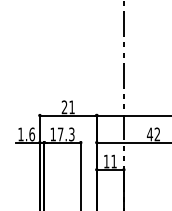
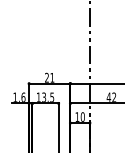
text: (65, 133) -> (47, 96), 17.3 -> 13.5
text: (113, 160) -> (82, 116), 11 -> 10

